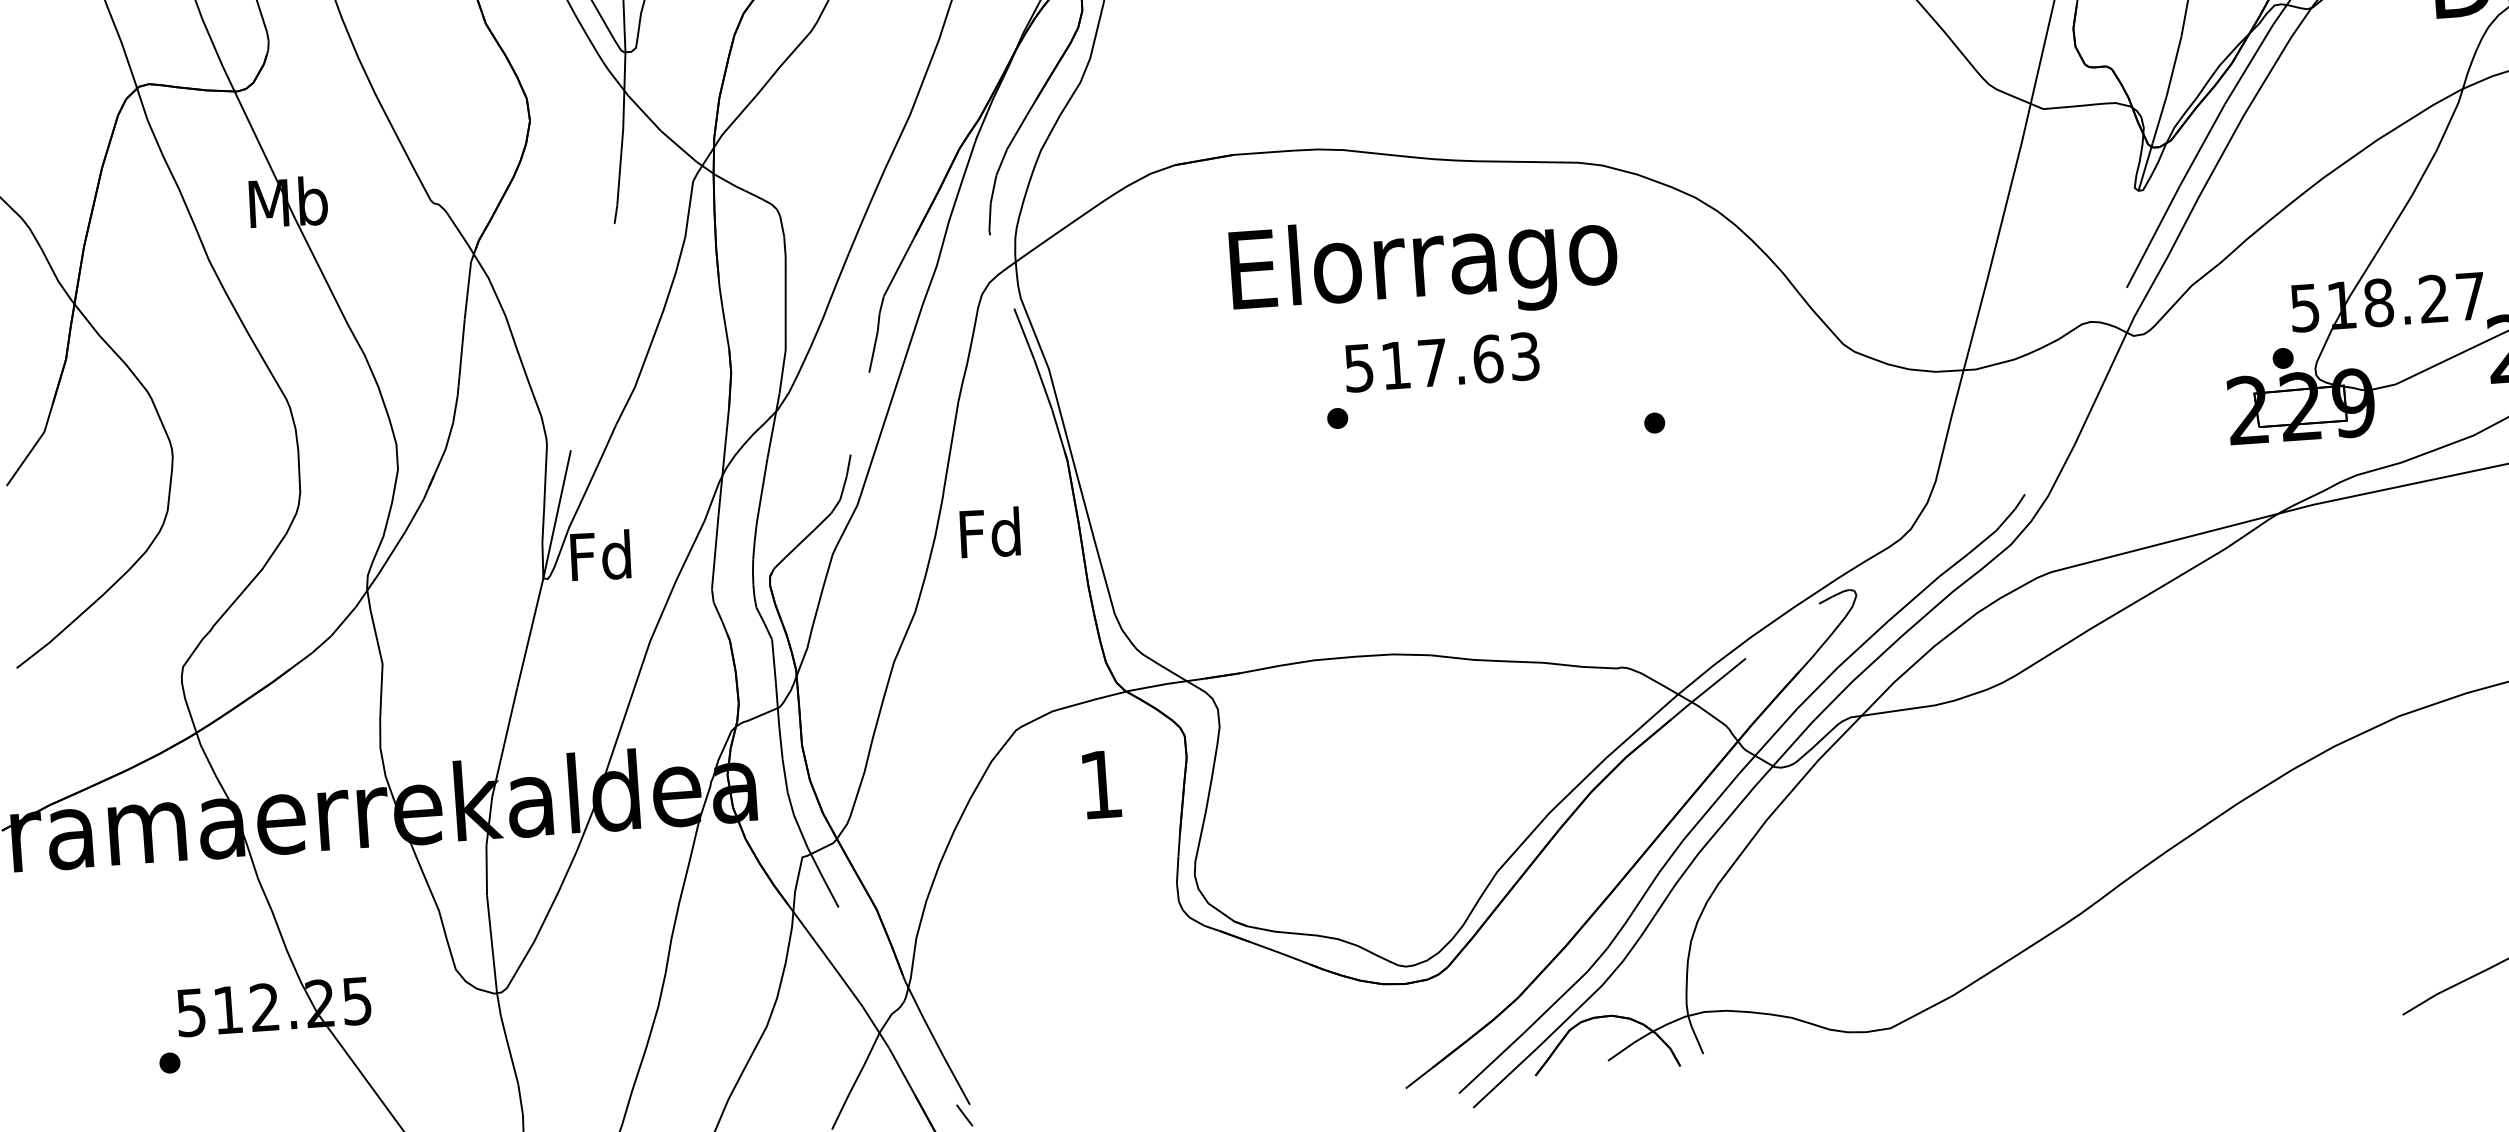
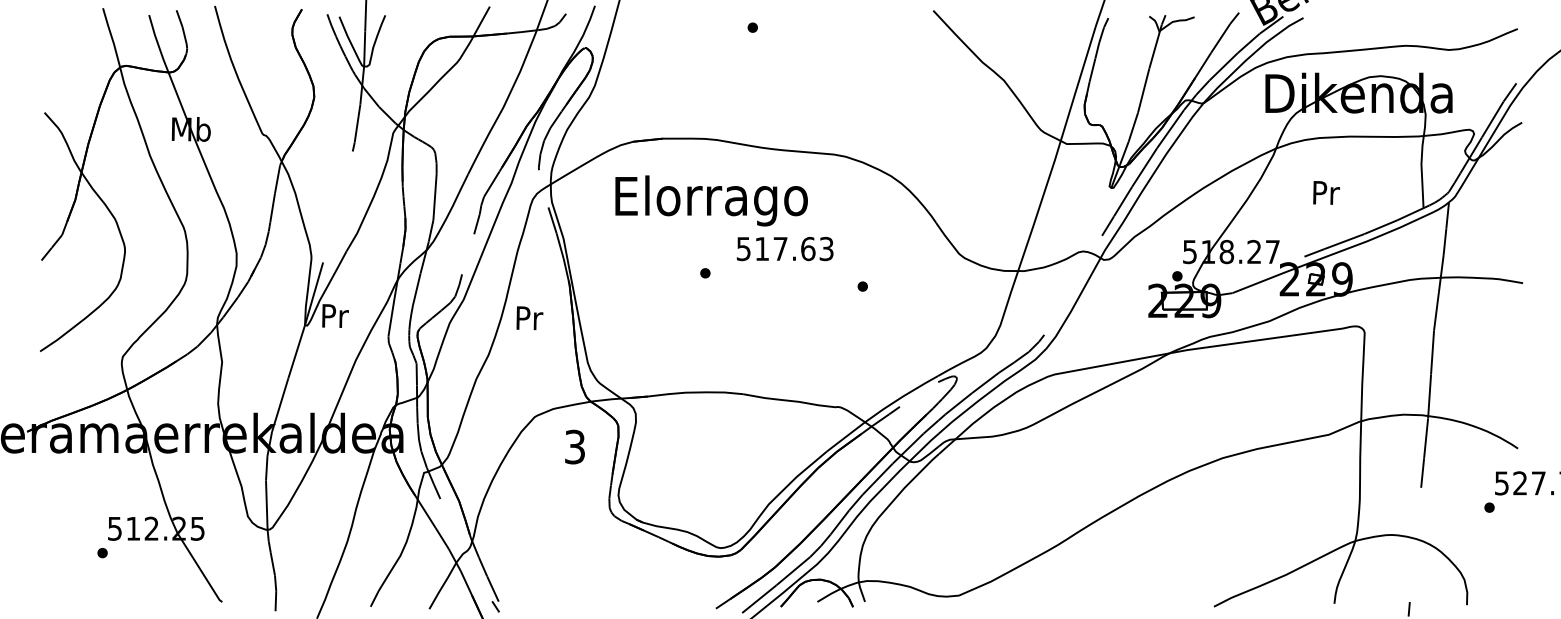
text: (1423, 265) -> (711, 200), moved
text: (1442, 363) -> (785, 249), moved
text: (989, 531) -> (528, 317), Fd -> Pr
text: (600, 554) -> (334, 315), Fd -> Pr
text: (1099, 783) -> (574, 446), 1 -> 3

